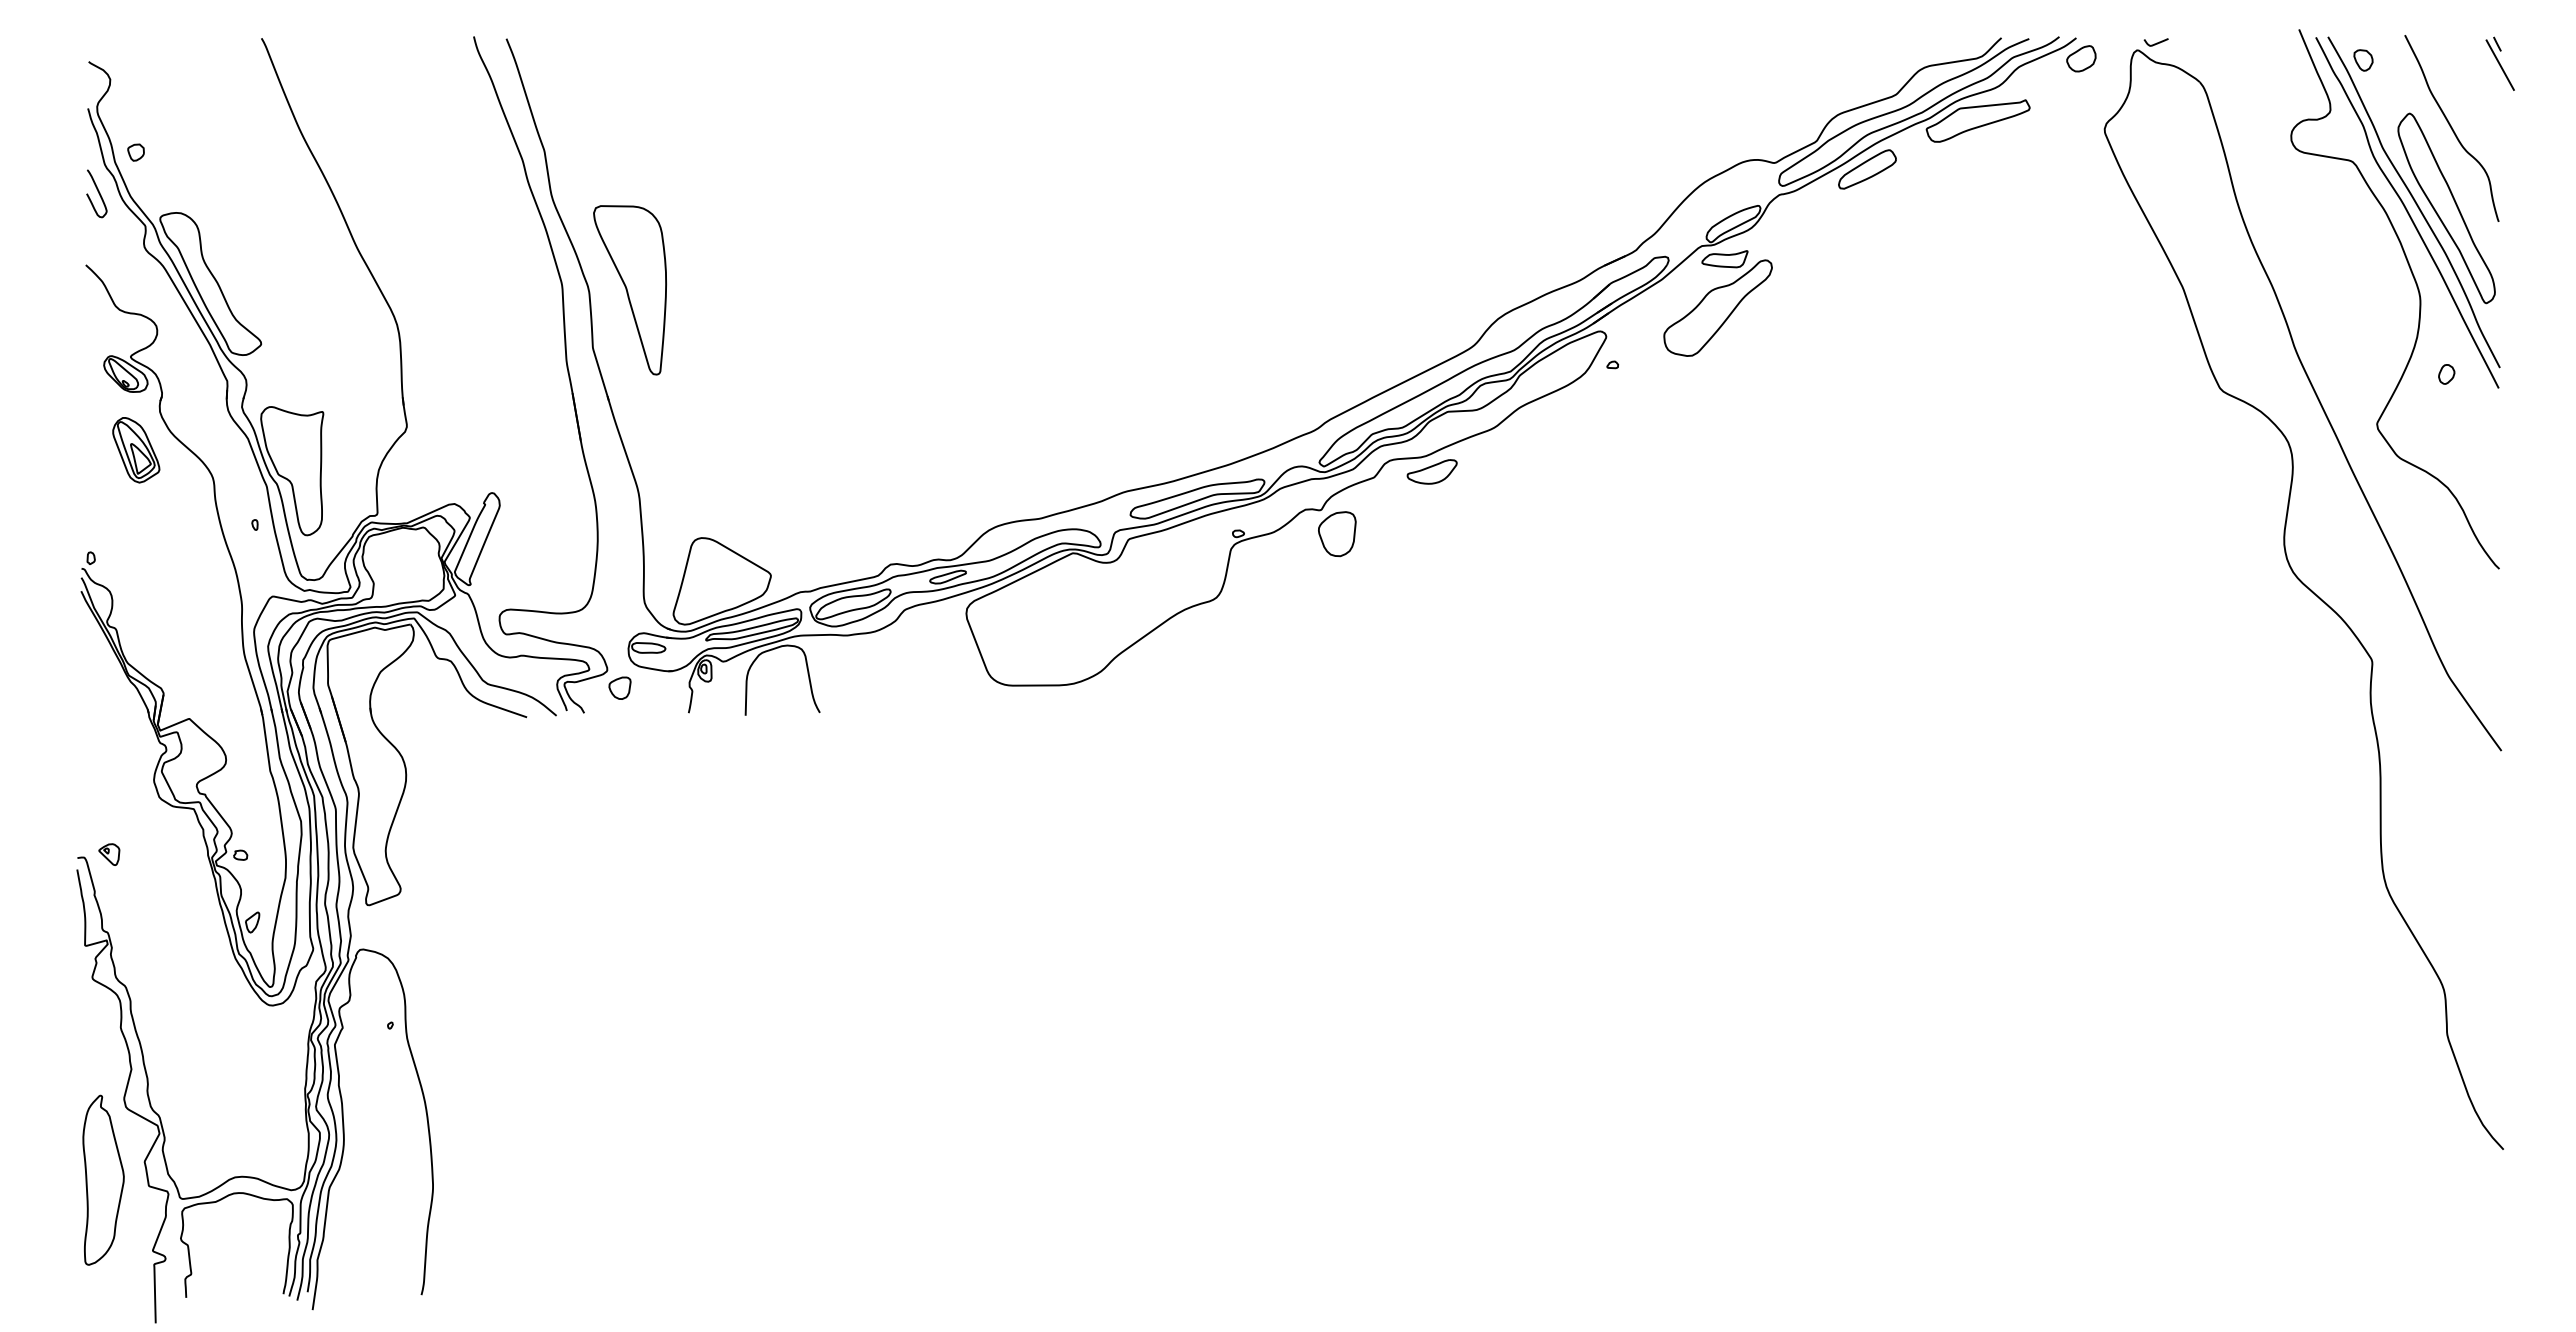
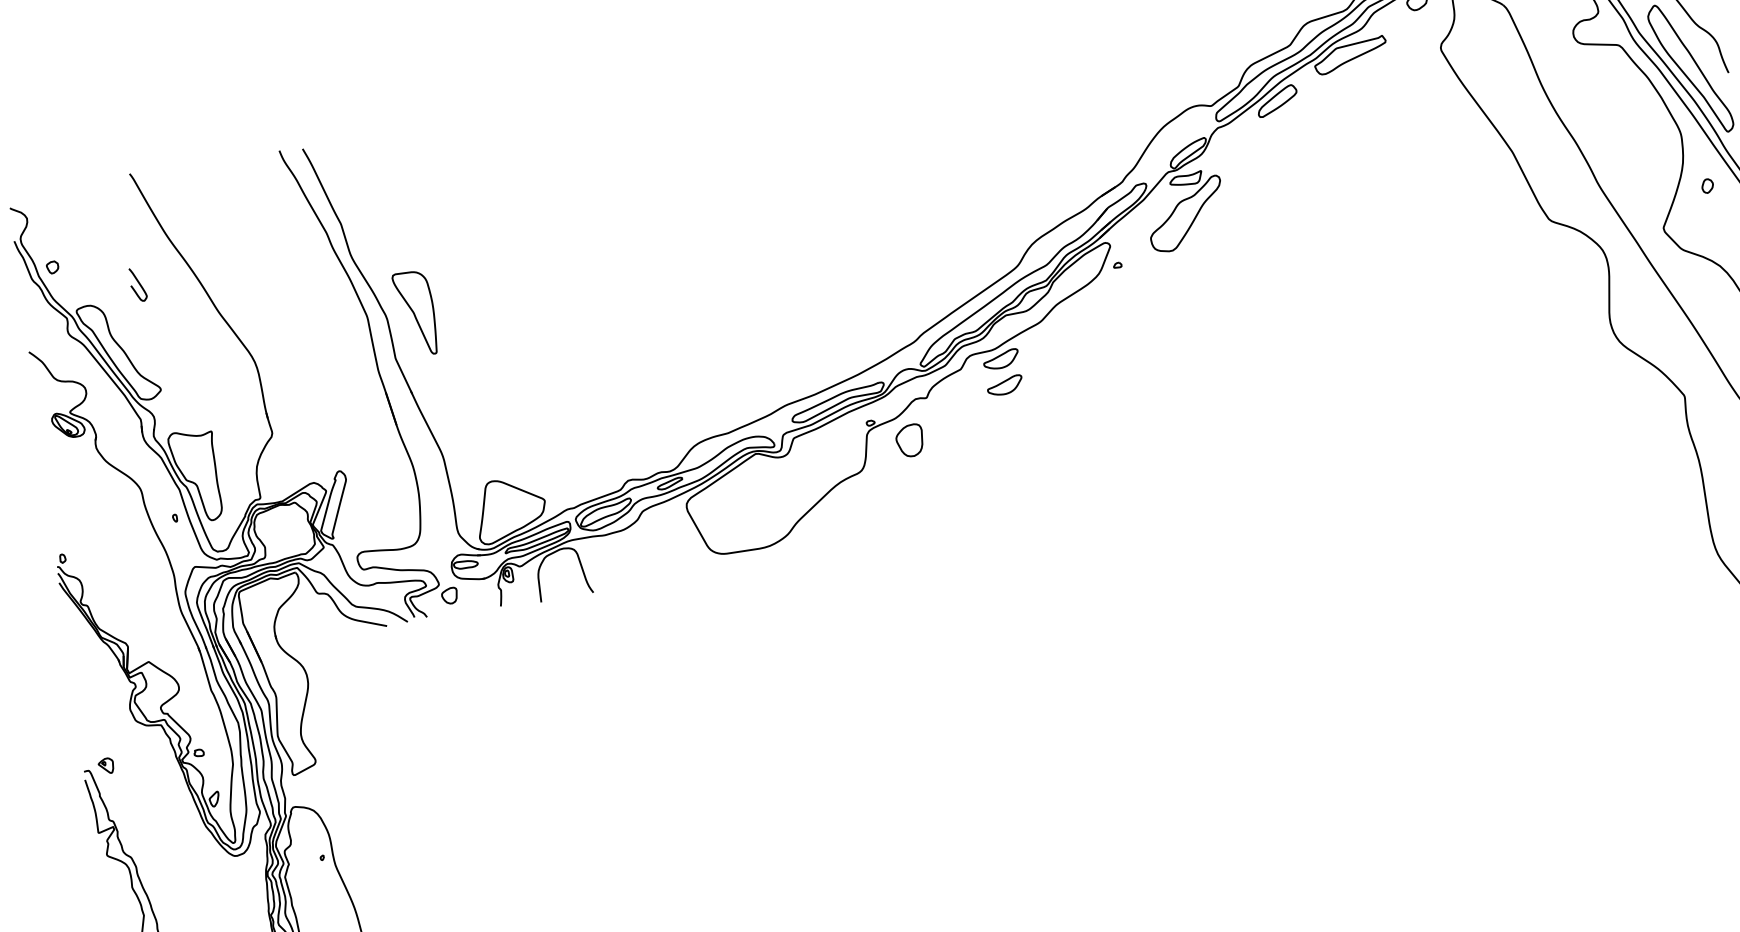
curve: (98, 193) -> (139, 284), moved
part: (629, 290) -> (415, 314), size x0.7
part: (136, 450) -> (83, 477), removed
part: (1431, 508) -> (1004, 385), added
part: (1337, 534) -> (910, 440), moved

